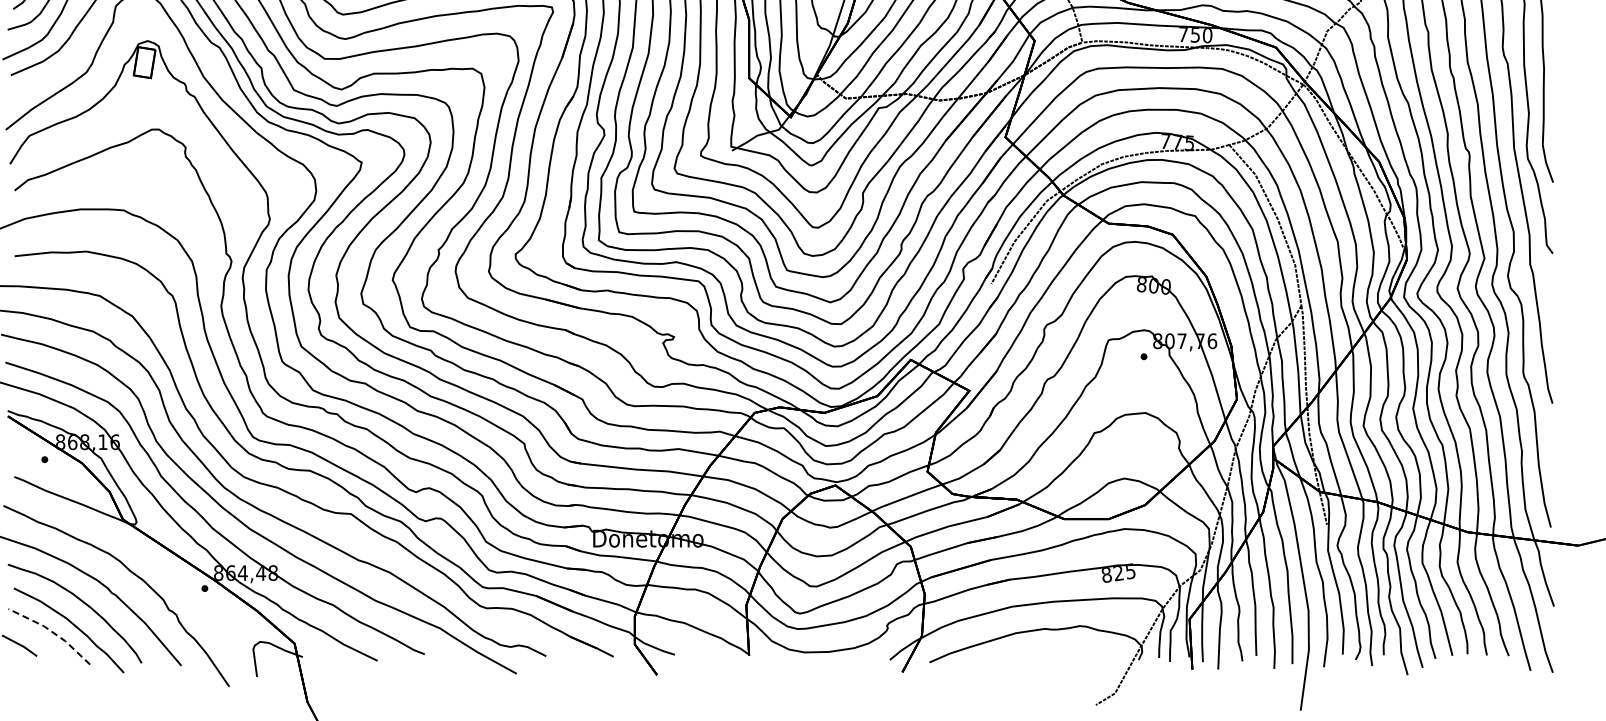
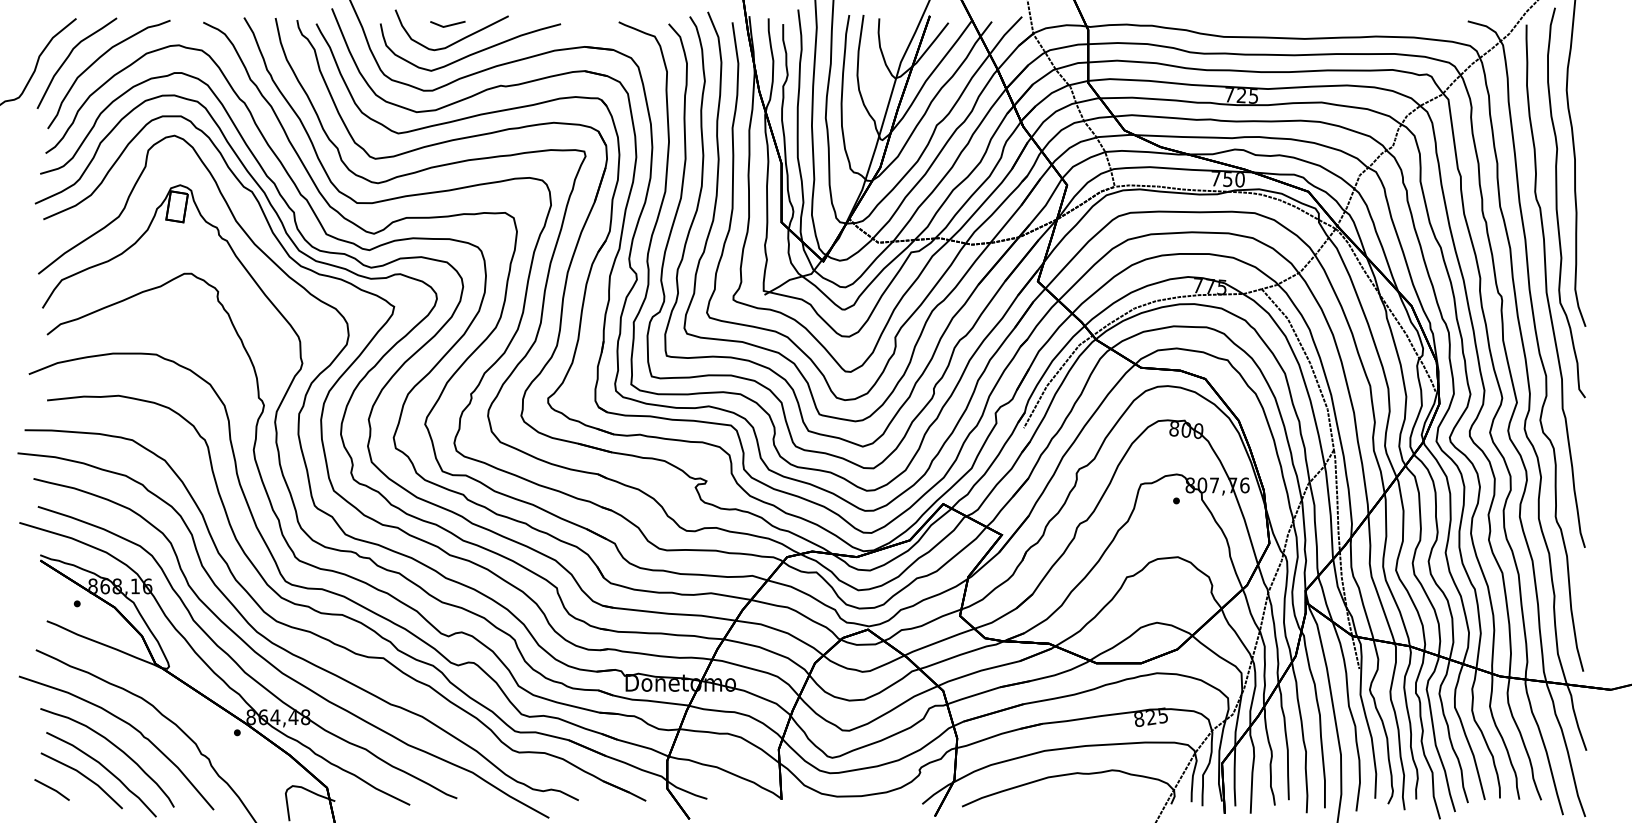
line: (52, 632) -> (84, 776), dashed -> solid

